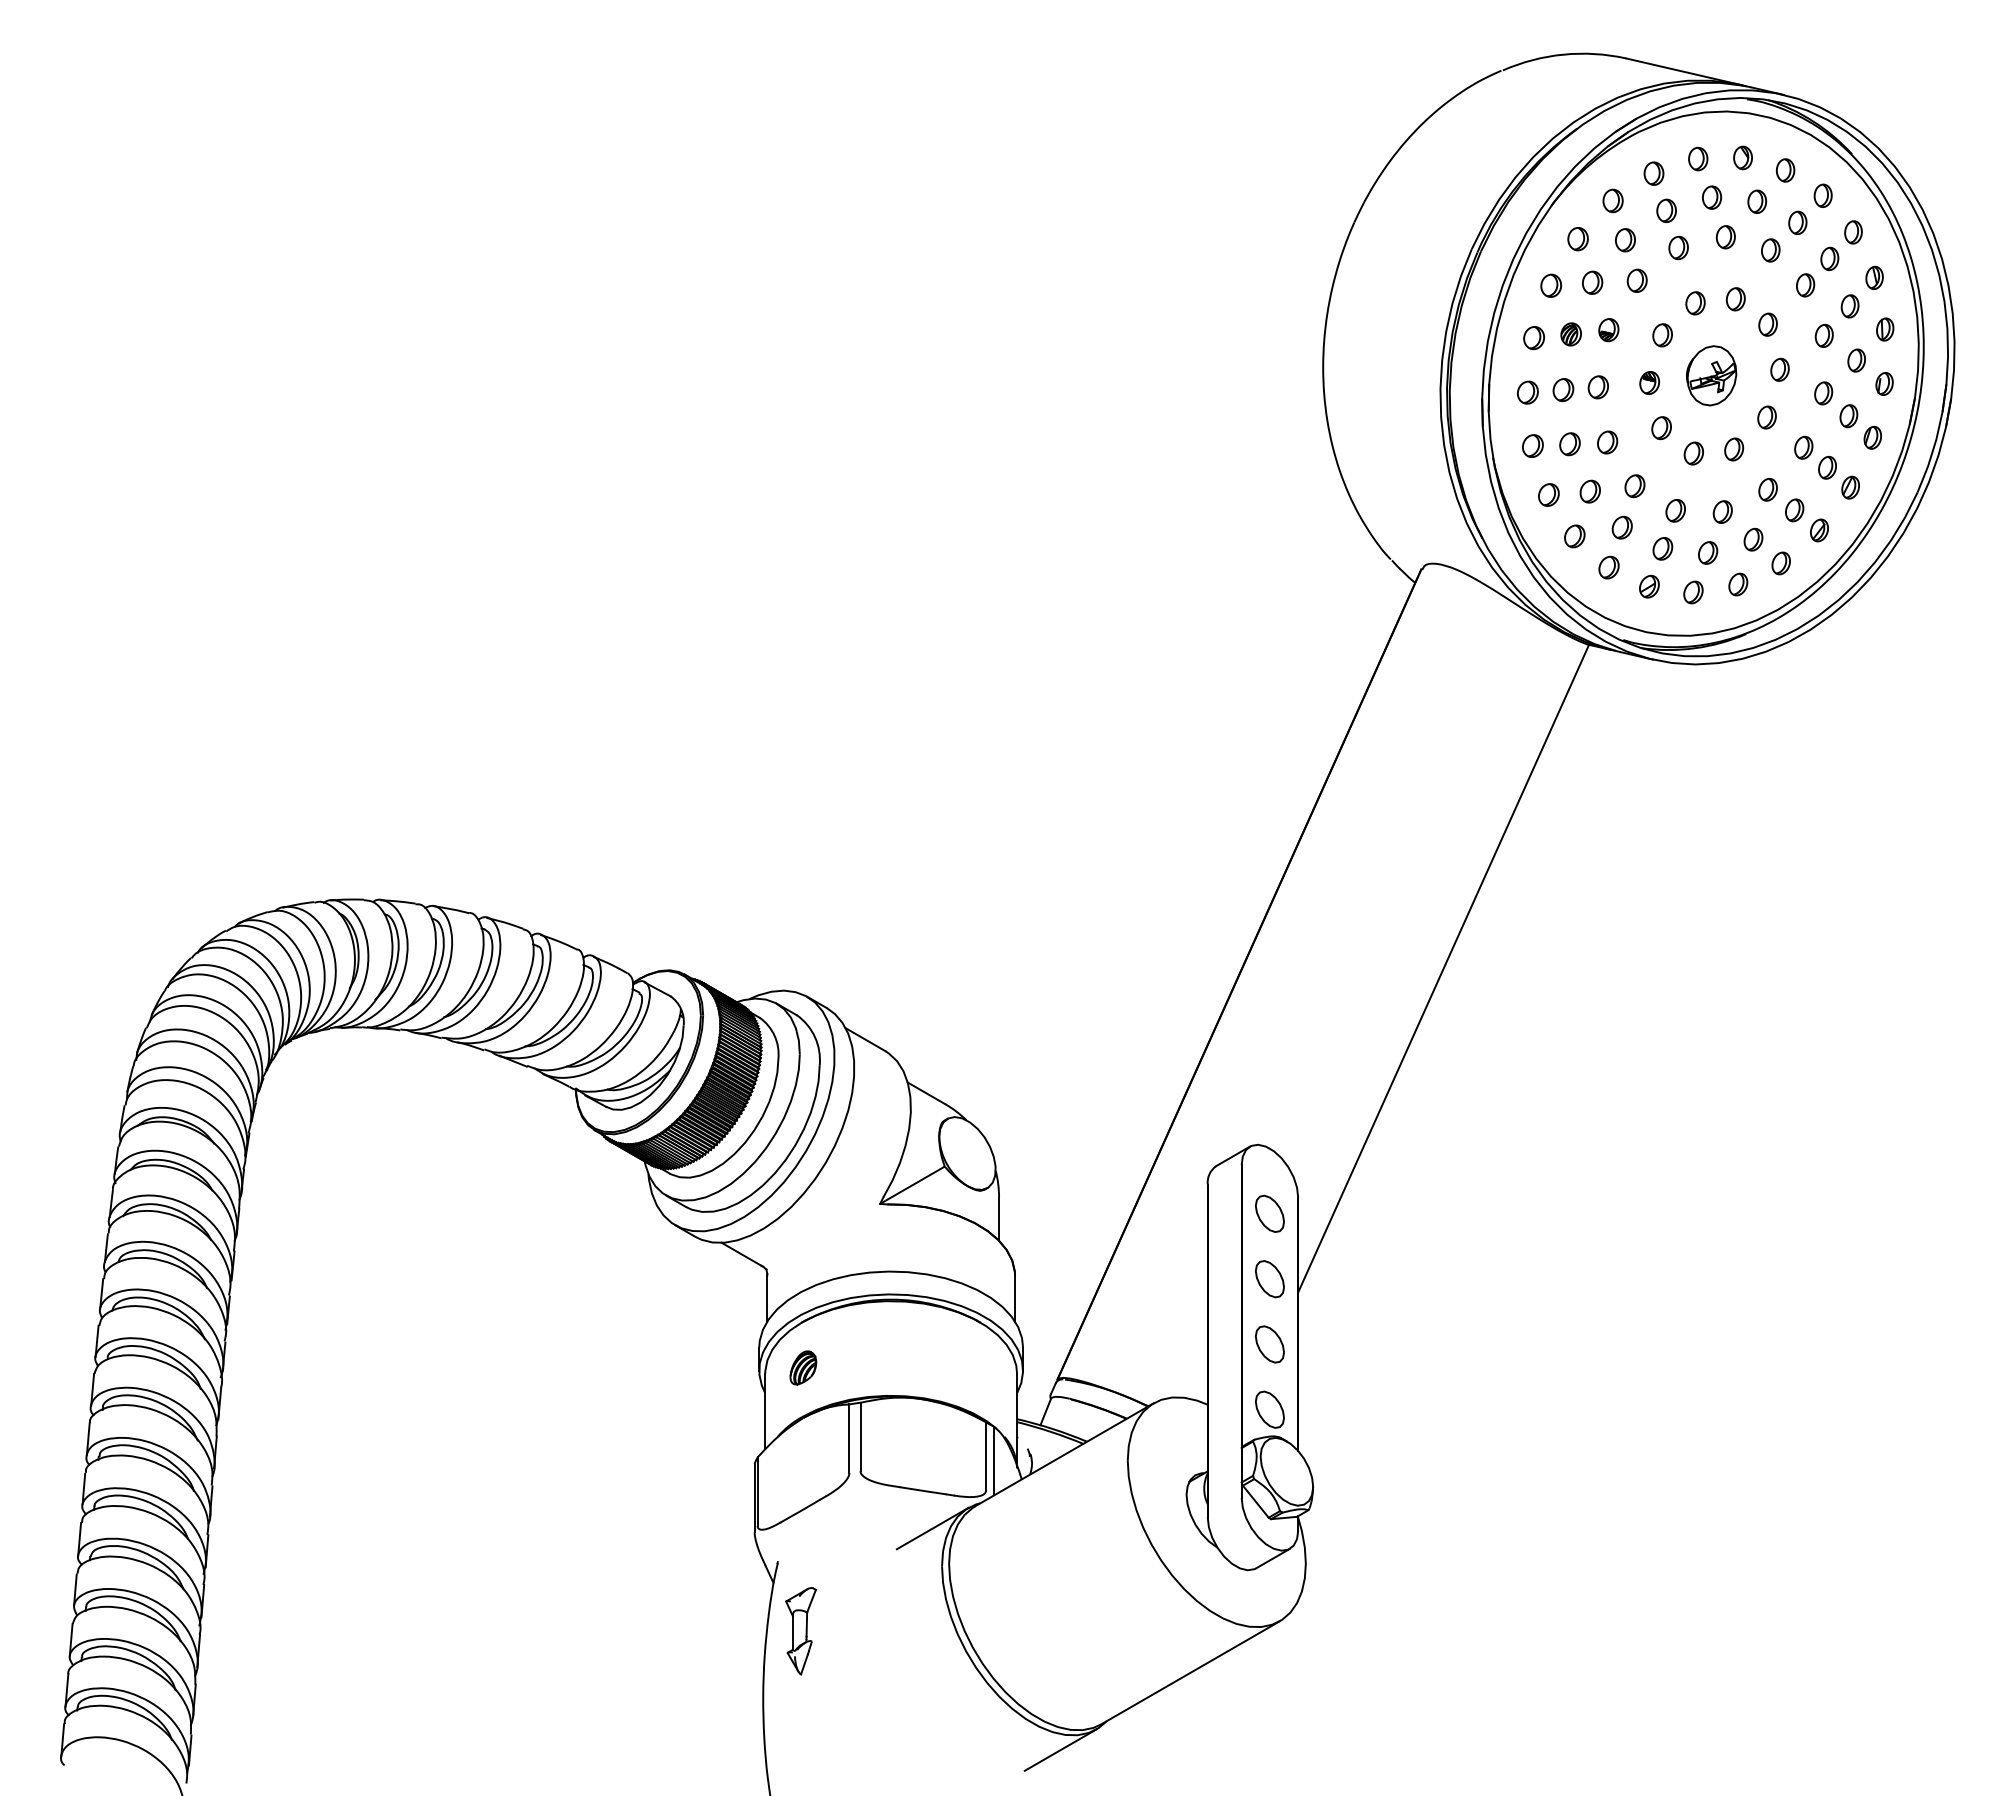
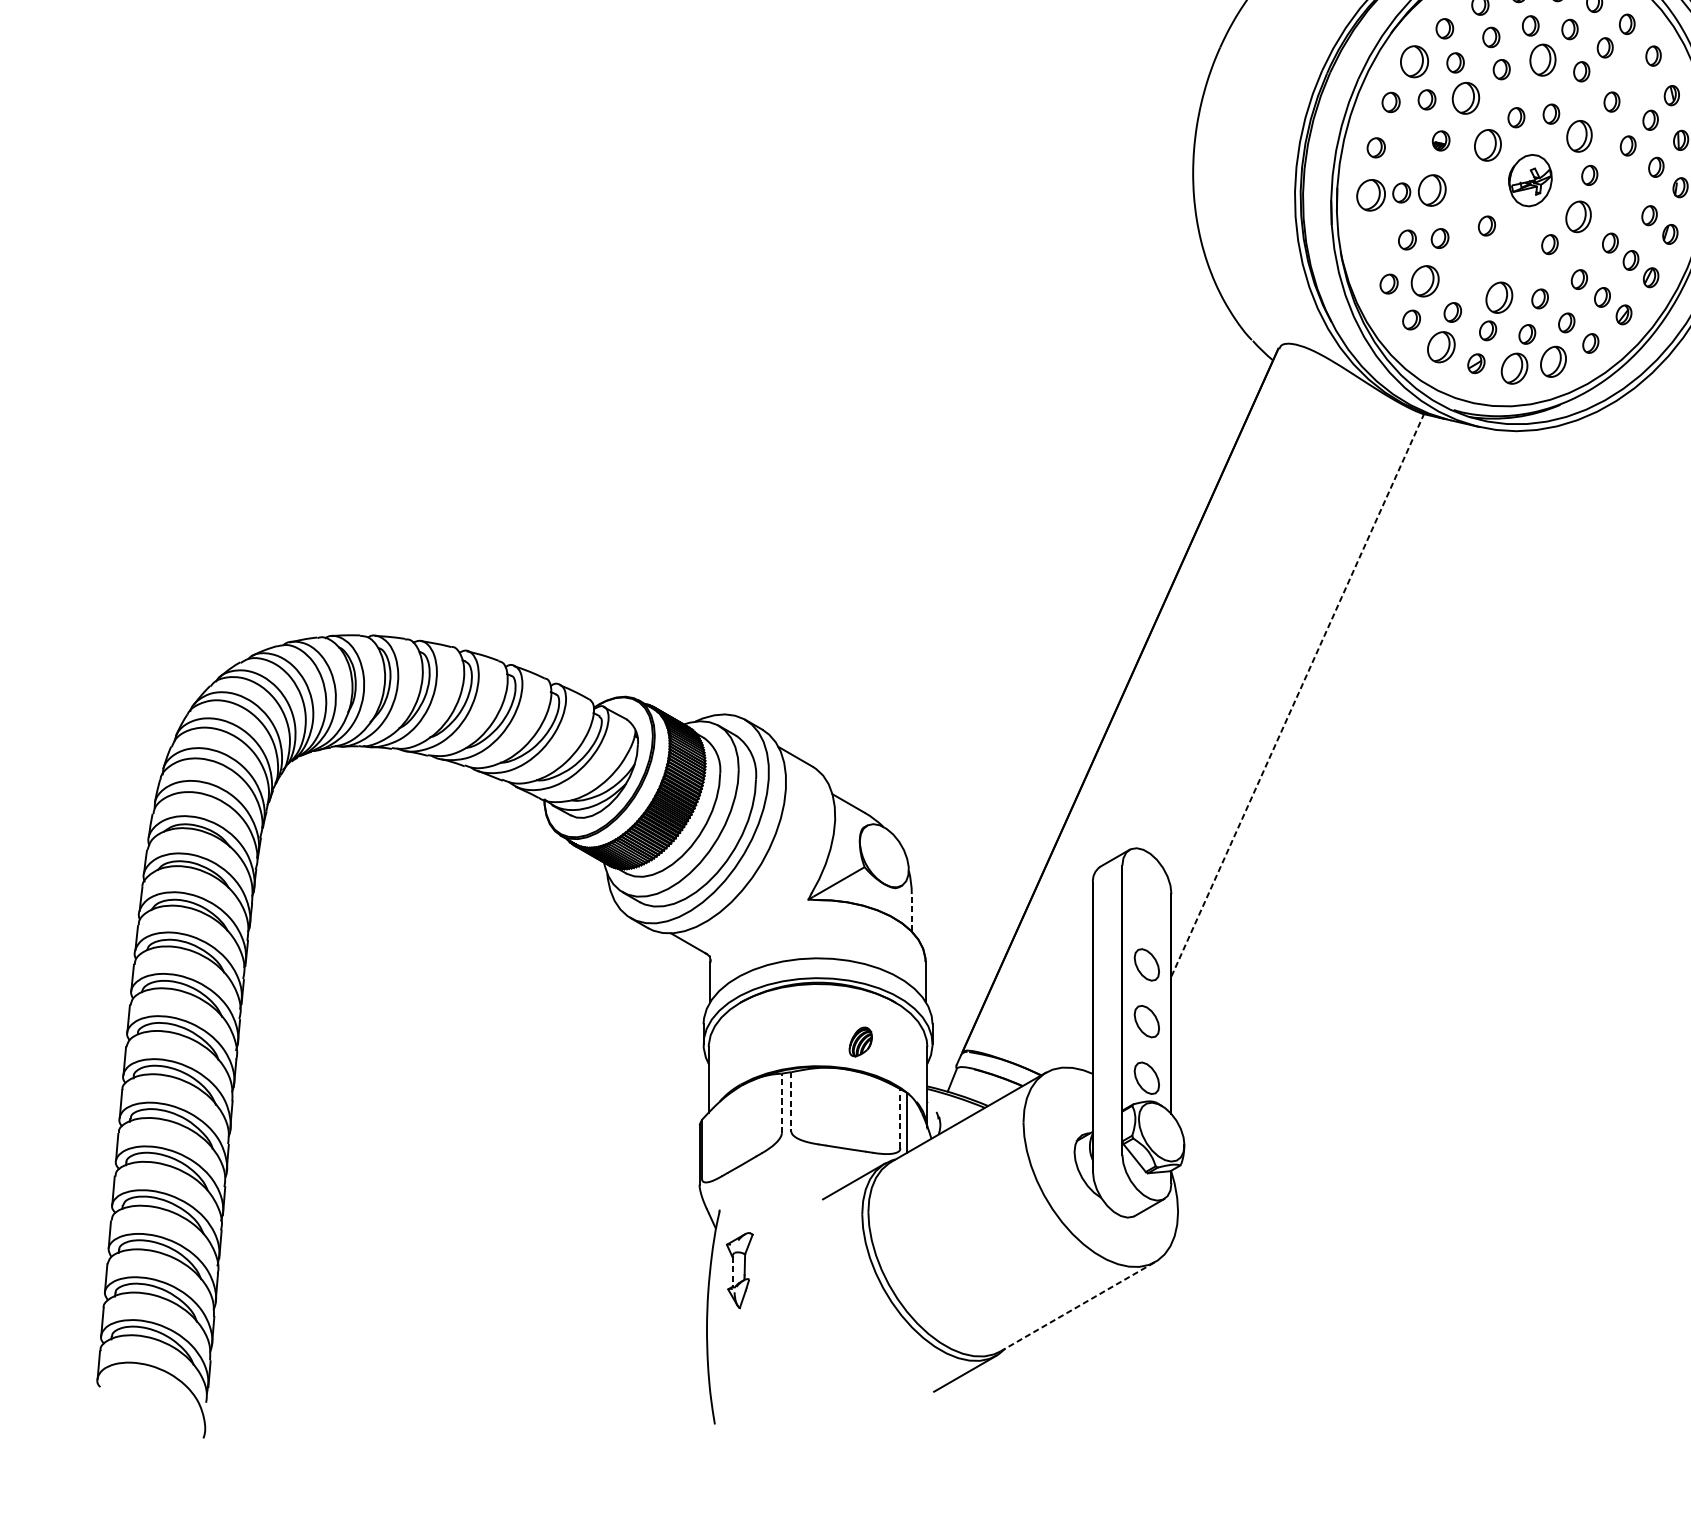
part: (1725, 237) -> (1542, 60), size x1.6
part: (1577, 239) -> (1413, 62), size x1.6
part: (1829, 258) -> (1632, 78), removed
part: (1636, 280) -> (1465, 97), size x1.6
part: (1767, 324) -> (1578, 136), size x1.6
part: (1570, 334) -> (1407, 144), removed
part: (1662, 335) -> (1487, 145), size x1.6
part: (1649, 382) -> (1476, 186), removed
part: (1597, 387) -> (1431, 190), size x1.6
part: (1527, 392) -> (1370, 195), size x1.6
part: (1823, 393) -> (1627, 195), removed
part: (1766, 417) -> (1578, 216), size x1.6
part: (1532, 445) -> (1374, 241), removed
part: (1693, 453) -> (1514, 248), removed
part: (1634, 486) -> (1463, 276), removed
part: (1589, 491) -> (1424, 281), size x1.6
part: (1675, 510) -> (1499, 297), size x1.6
part: (1608, 567) -> (1440, 347), size x1.6
part: (1738, 584) -> (1553, 361), size x1.6
part: (1693, 592) -> (1514, 368), size x1.6
line: (1443, 968) -> (1297, 695), solid -> dashed
part: (1269, 1213) -> (1146, 907), removed
line: (999, 1219) -> (912, 913), solid -> dashed
part: (803, 1367) -> (860, 1041), moved
line: (860, 1437) -> (791, 1102), solid -> dashed
line: (849, 1438) -> (781, 1103), solid -> dashed
line: (985, 1455) -> (899, 1117), solid -> dashed
line: (792, 1632) -> (732, 1271), solid -> dashed
line: (1190, 1672) -> (1077, 1306), solid -> dashed

